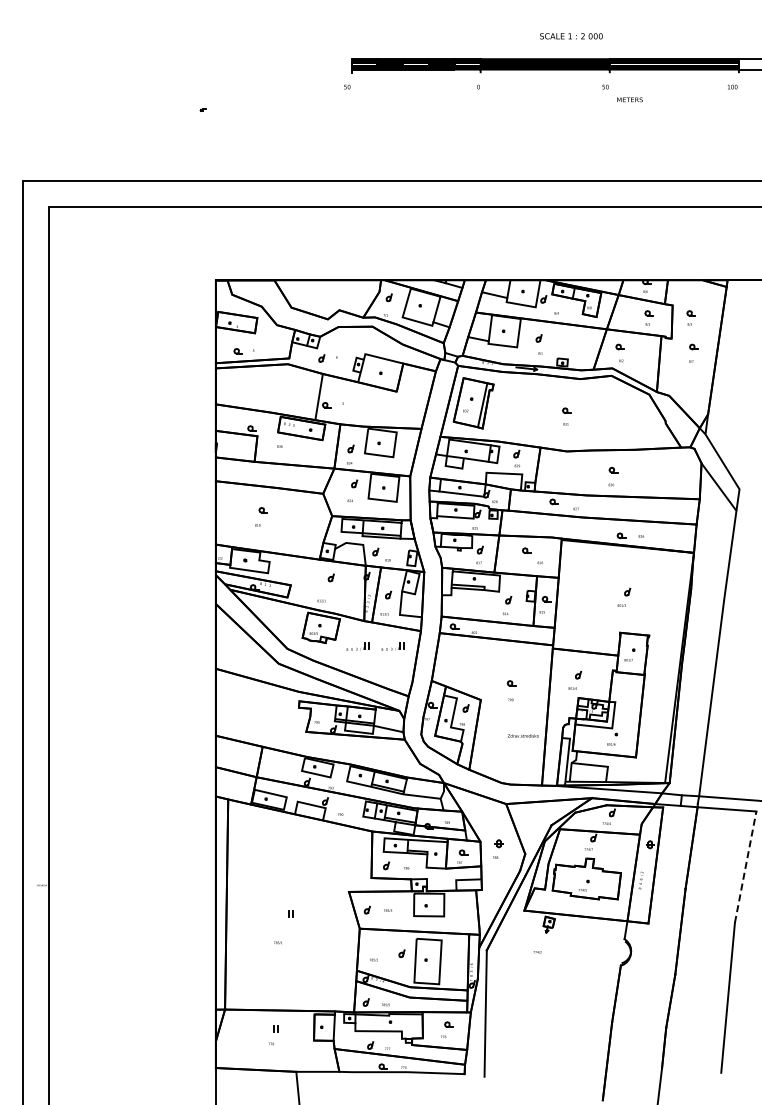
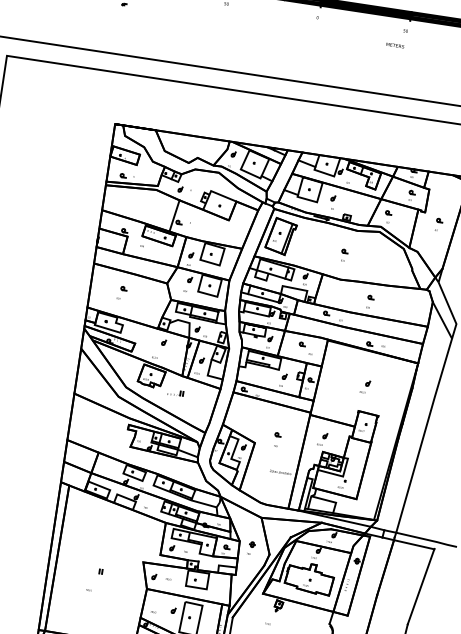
text: (629, 99) -> (395, 45), moved
part: (690, 317) -> (440, 199), removed
part: (392, 646) -> (199, 396), removed
line: (745, 866) -> (421, 586), dashed -> solid

